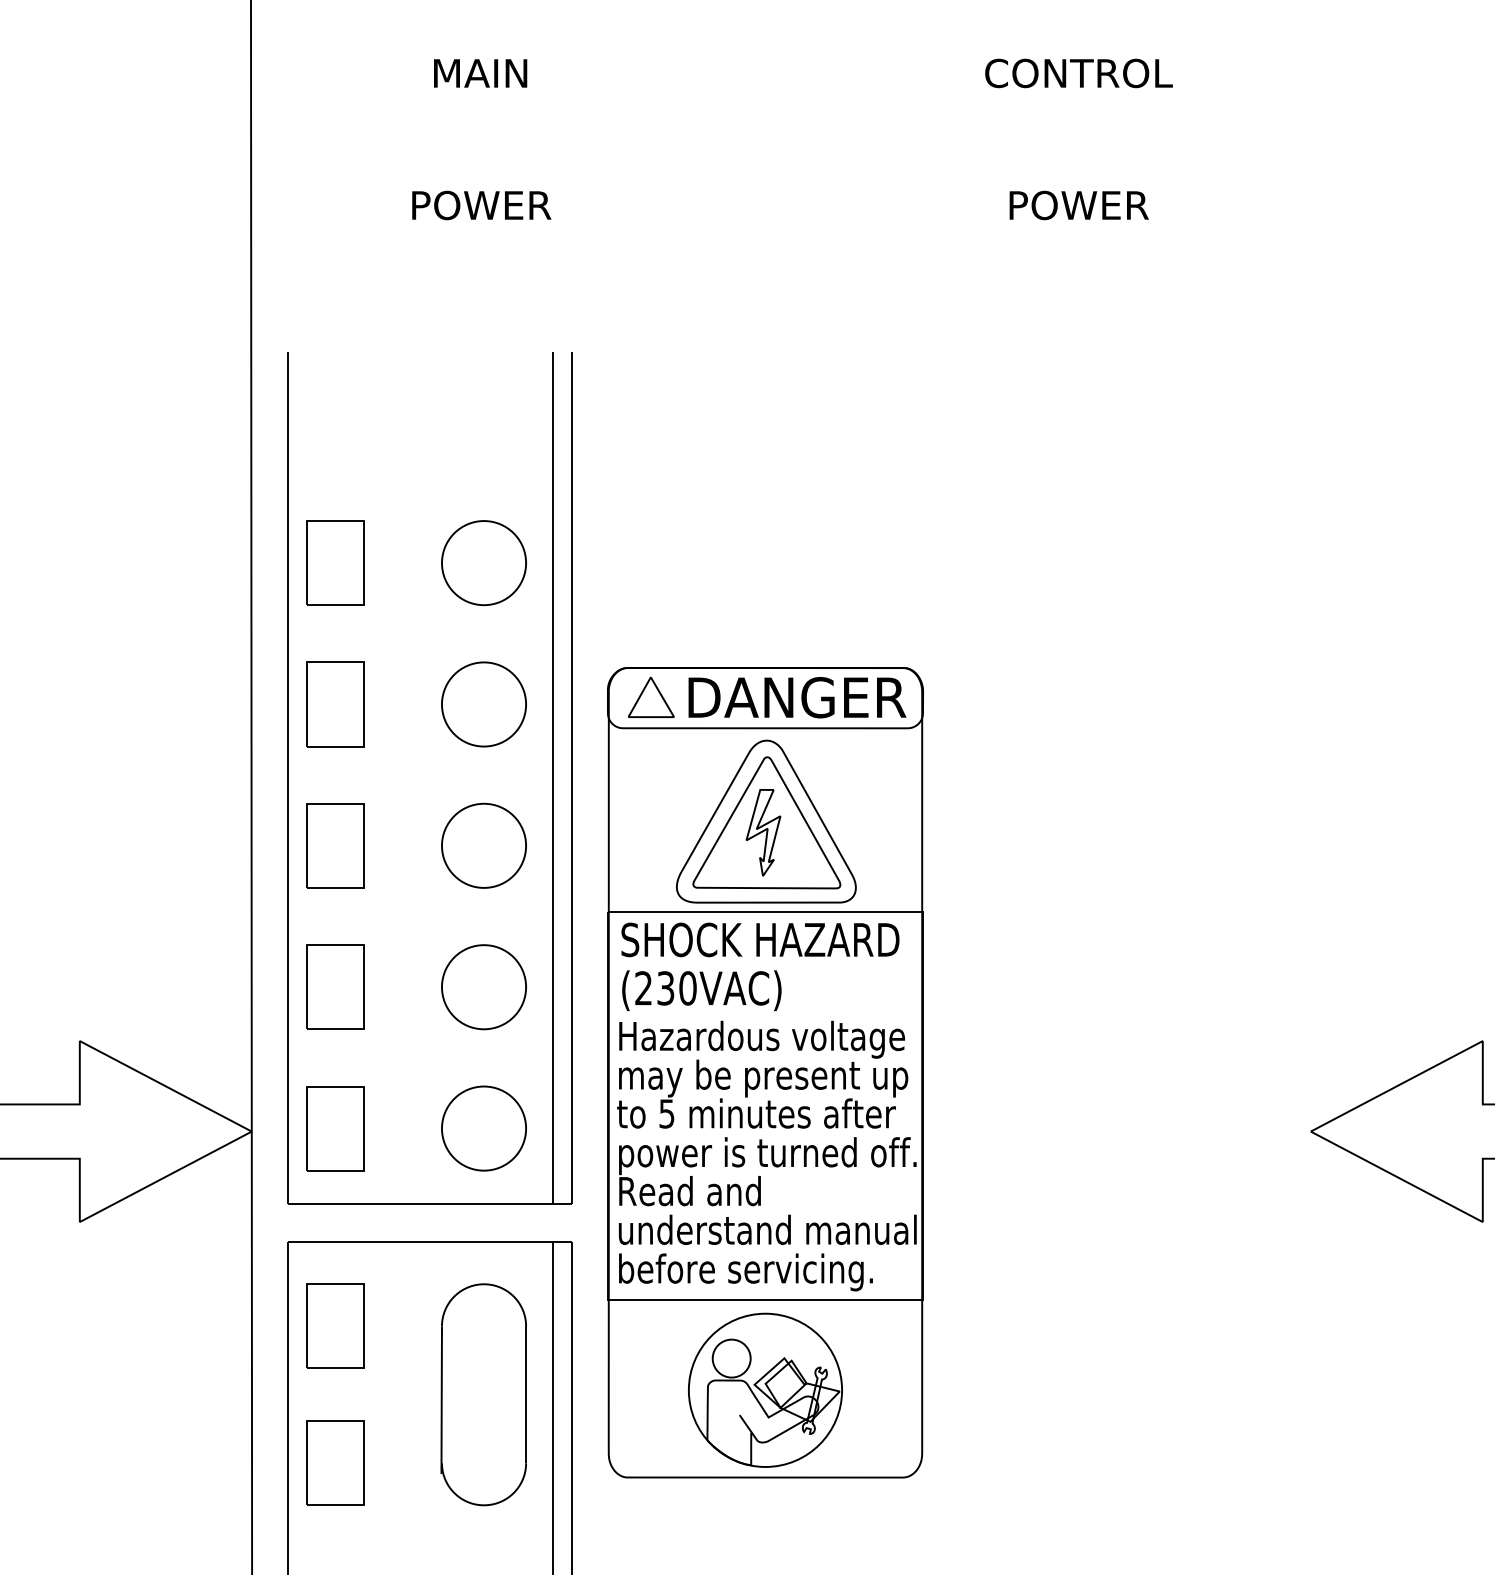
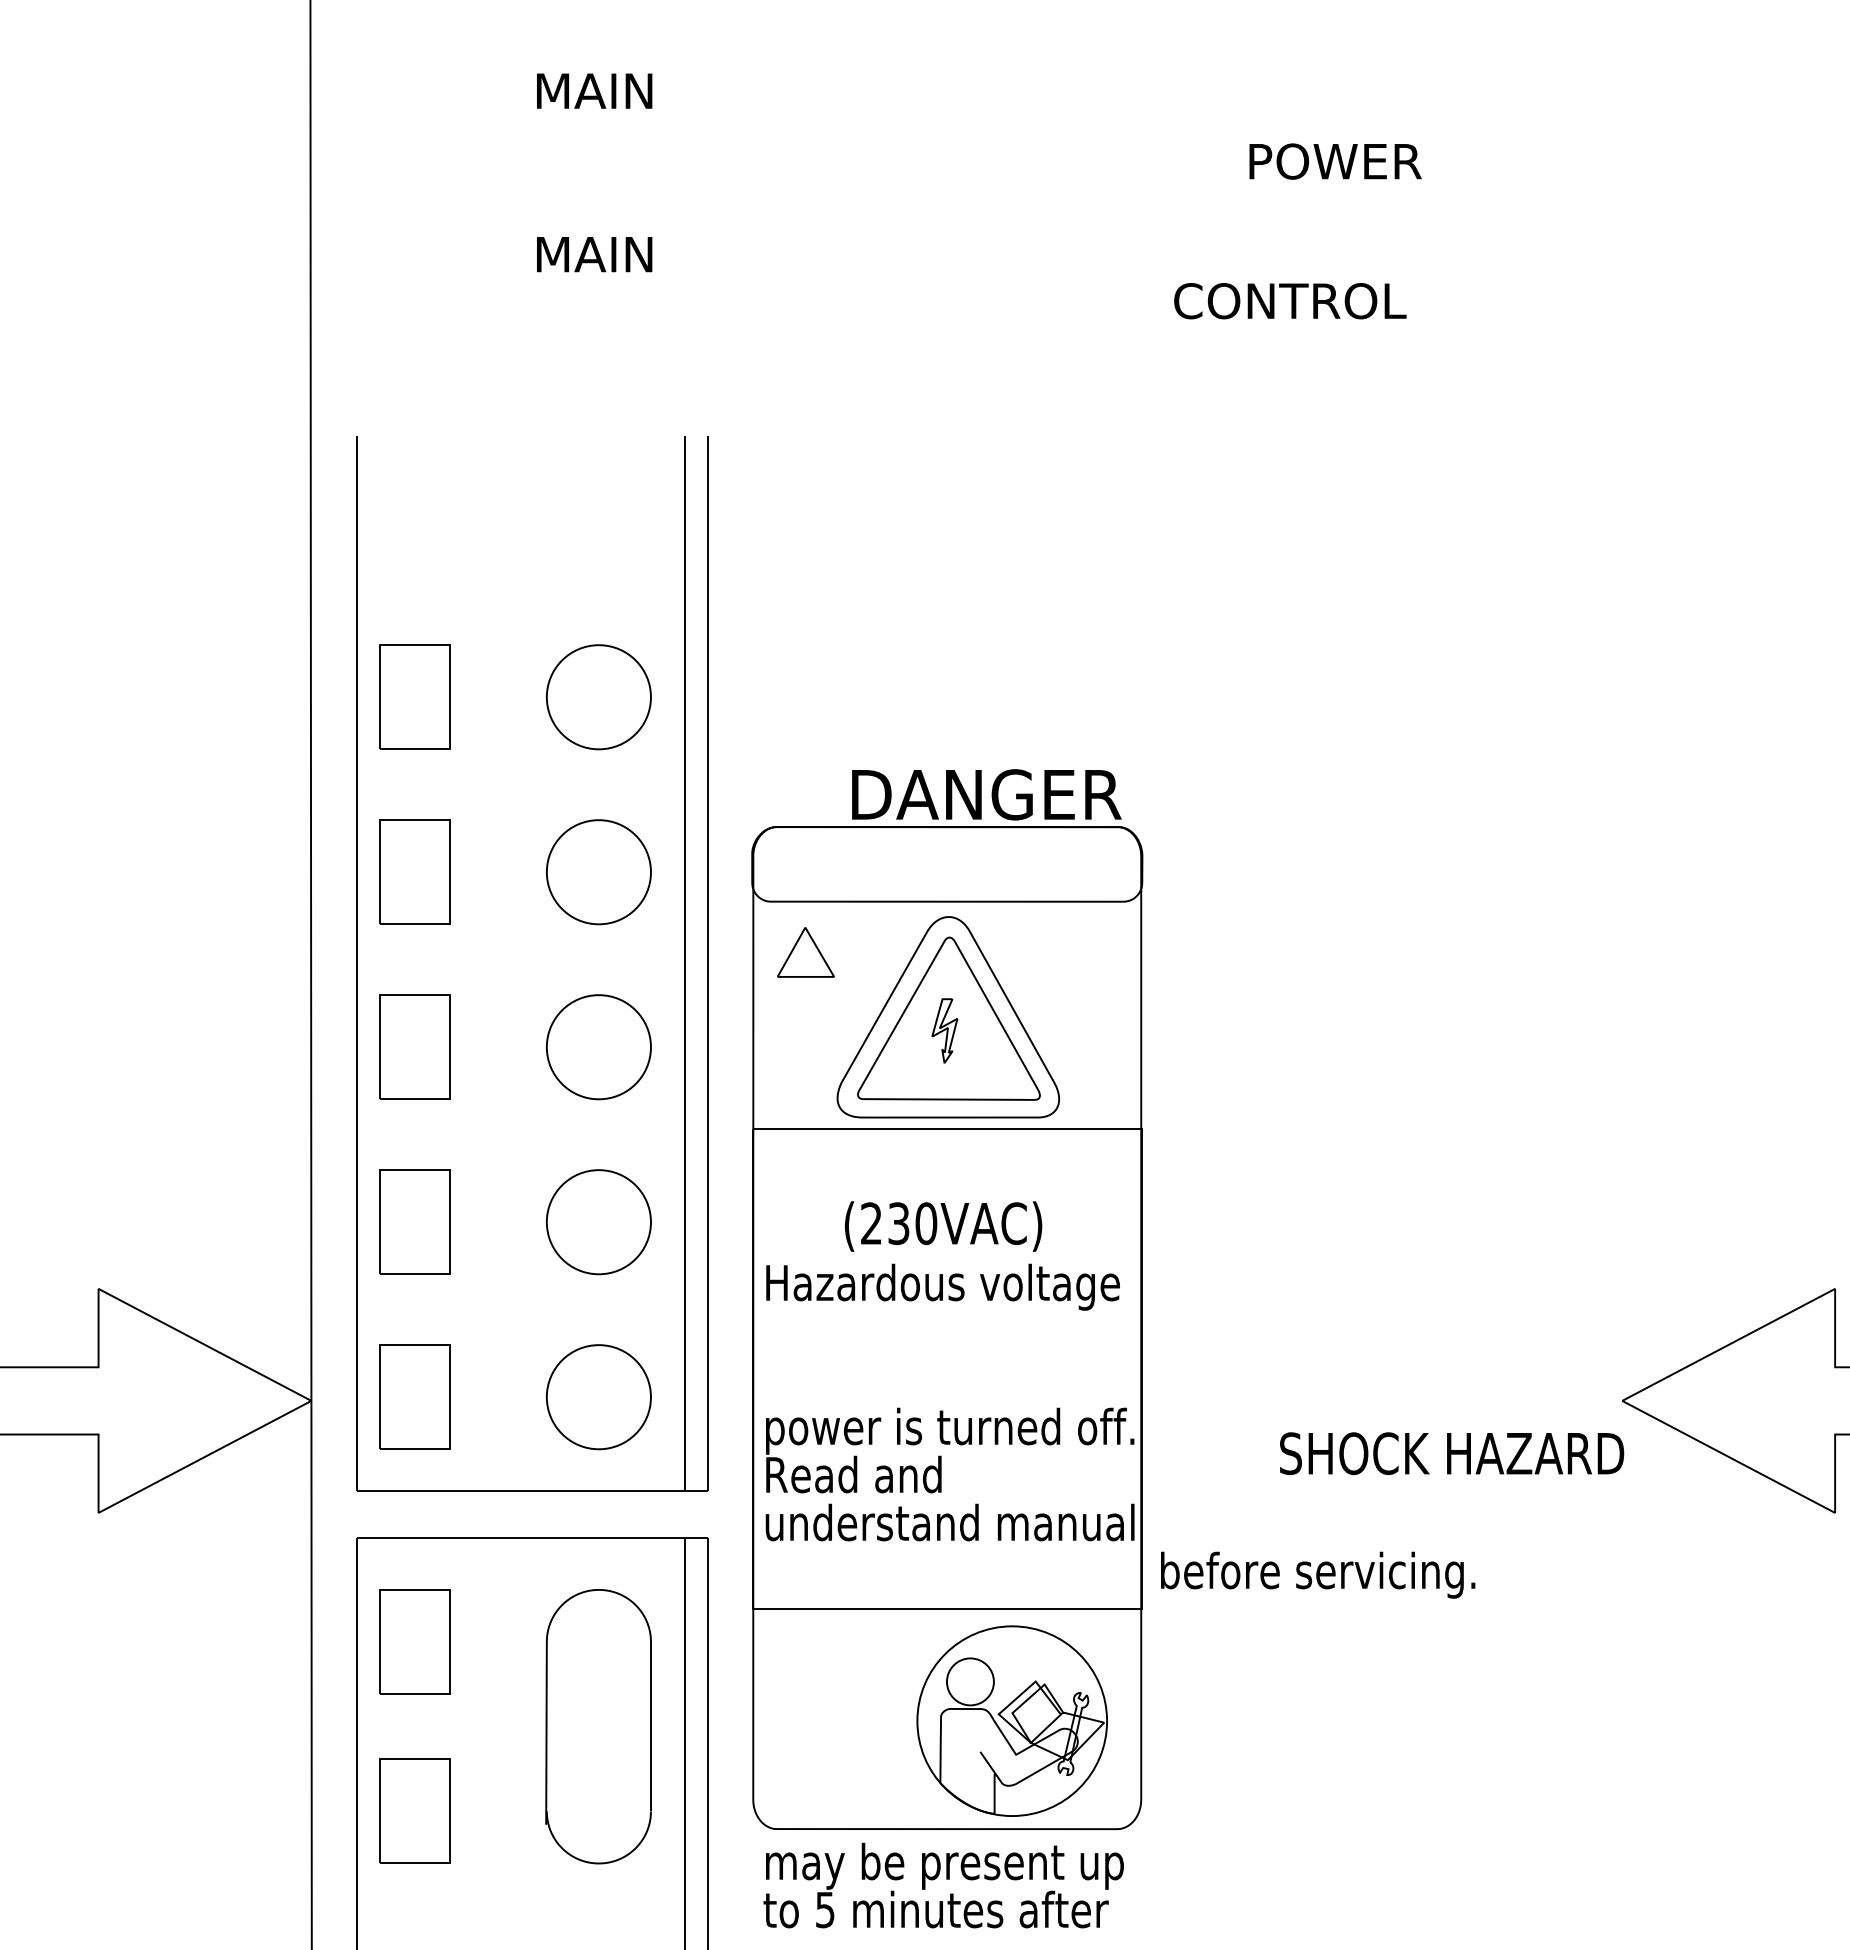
text: (1079, 73) -> (1290, 301), moved
text: (482, 205) -> (596, 254), POWER -> MAIN
text: (1079, 205) -> (1335, 161), moved
part: (650, 697) -> (805, 952), moved
text: (797, 697) -> (986, 794), moved
part: (763, 832) -> (944, 1030), size x0.6
text: (760, 939) -> (1452, 1453), moved
text: (701, 990) -> (943, 1226), moved
text: (762, 1094) -> (943, 1885), moved
text: (746, 1271) -> (1318, 1574), moved
part: (764, 1389) -> (1011, 1720), moved

